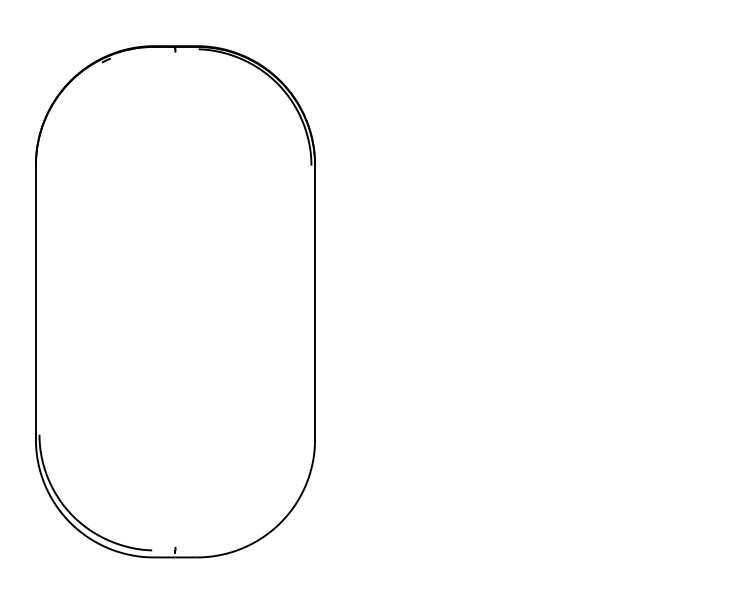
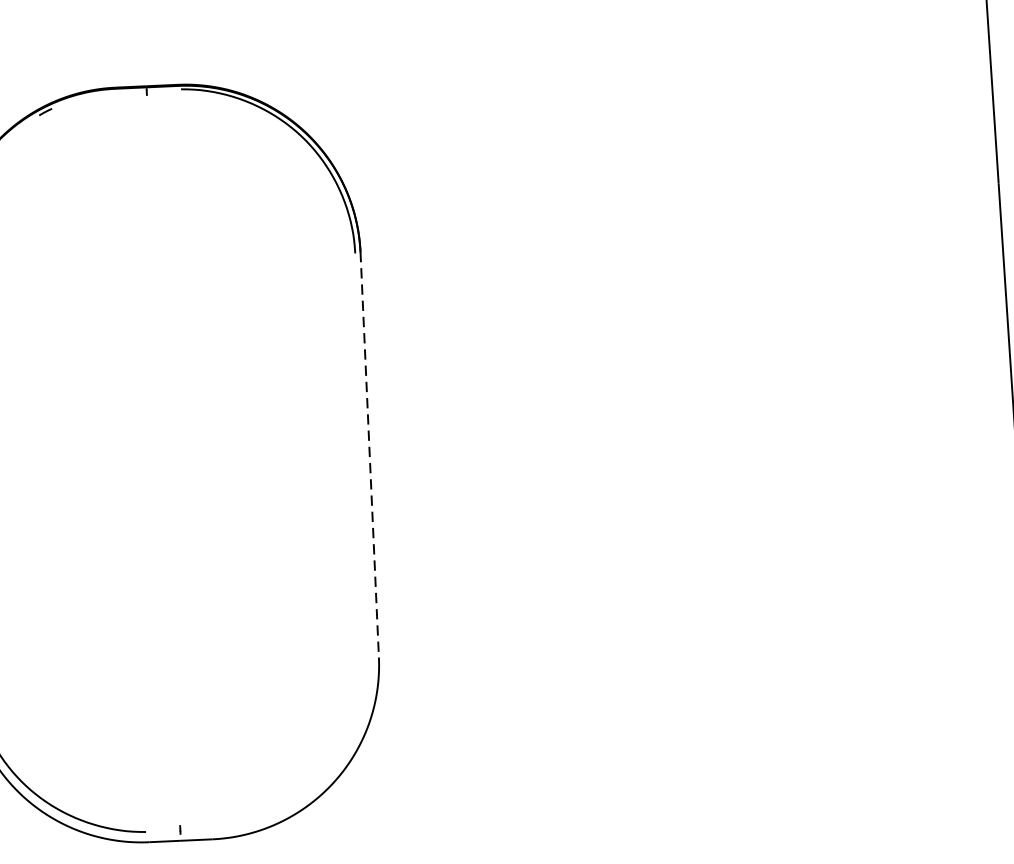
line: (315, 302) -> (370, 455), solid -> dashed

